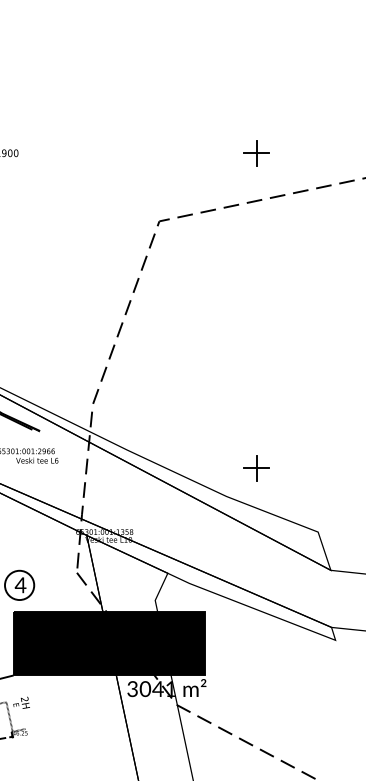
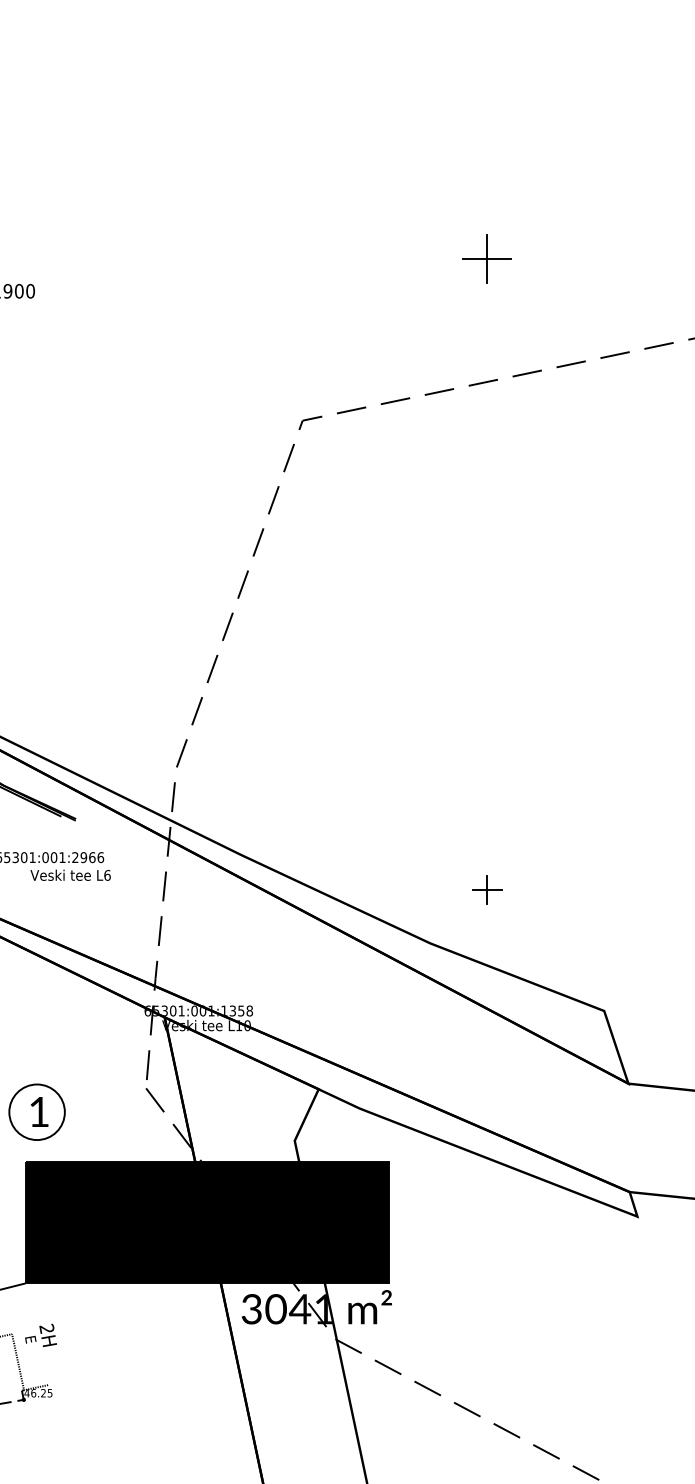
part: (256, 153) -> (487, 259), moved
part: (256, 468) -> (487, 890), size x0.6
text: (20, 585) -> (38, 1112), 4 -> 1

